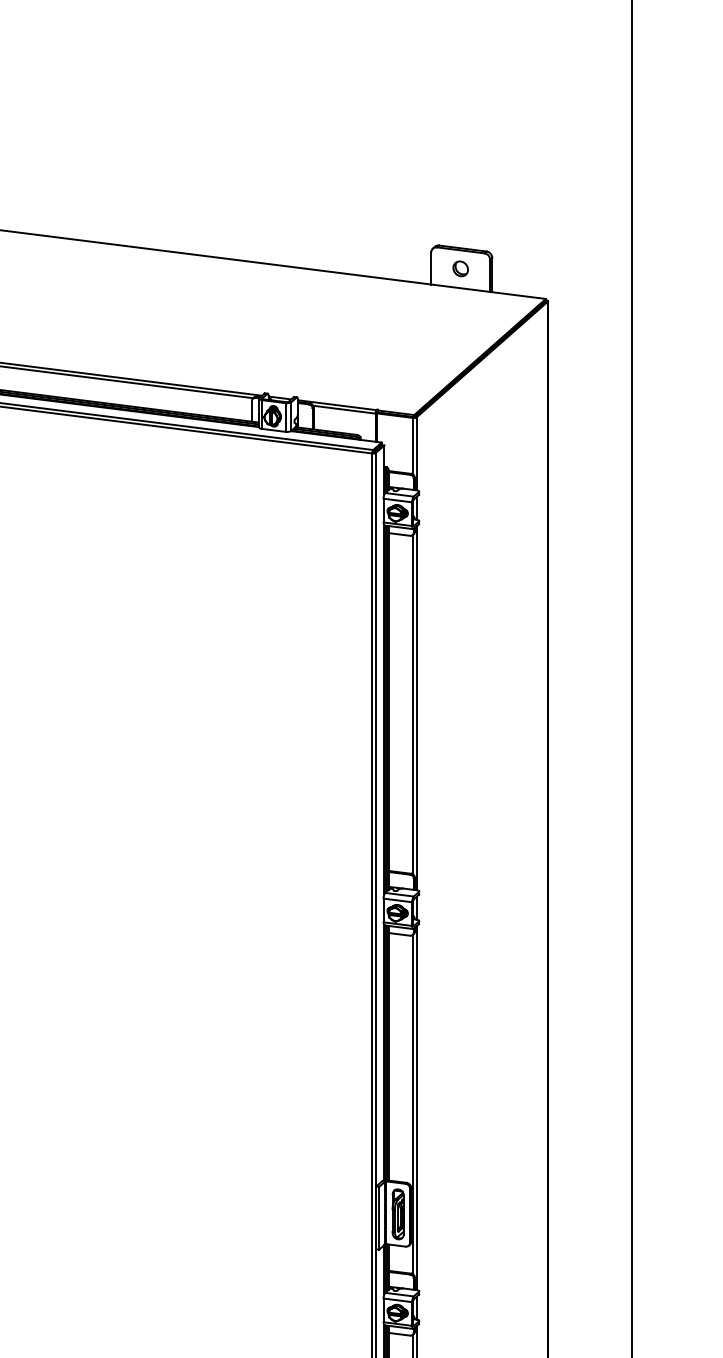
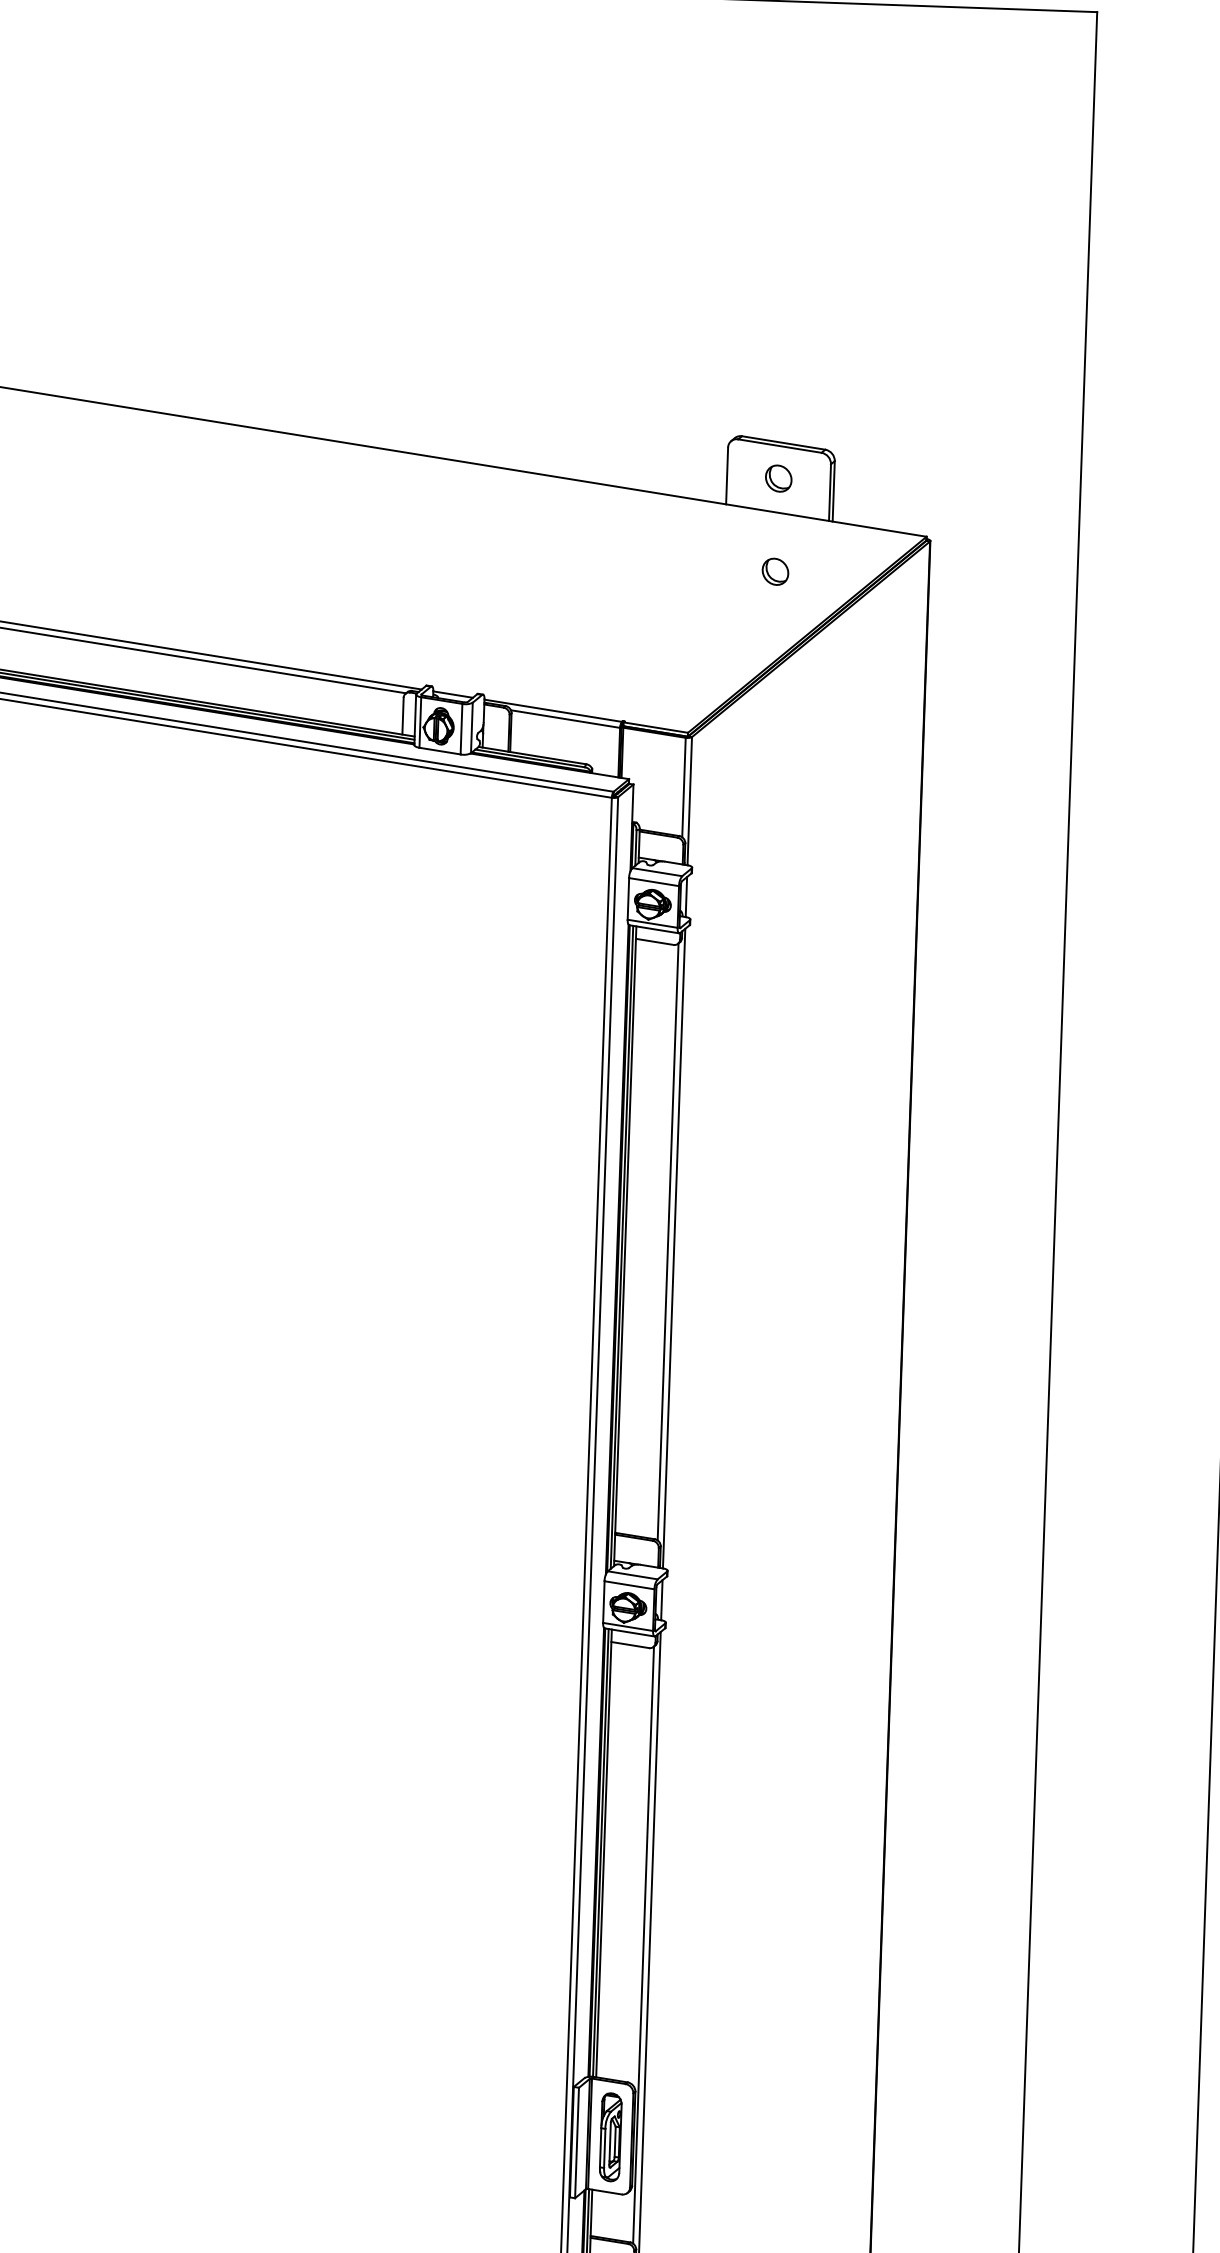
part: (460, 321) -> (775, 571), added

